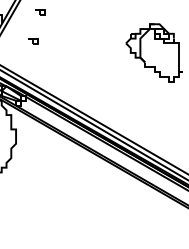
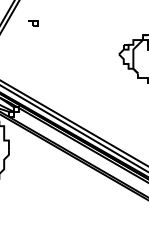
part: (33, 41) -> (26, 52), removed

